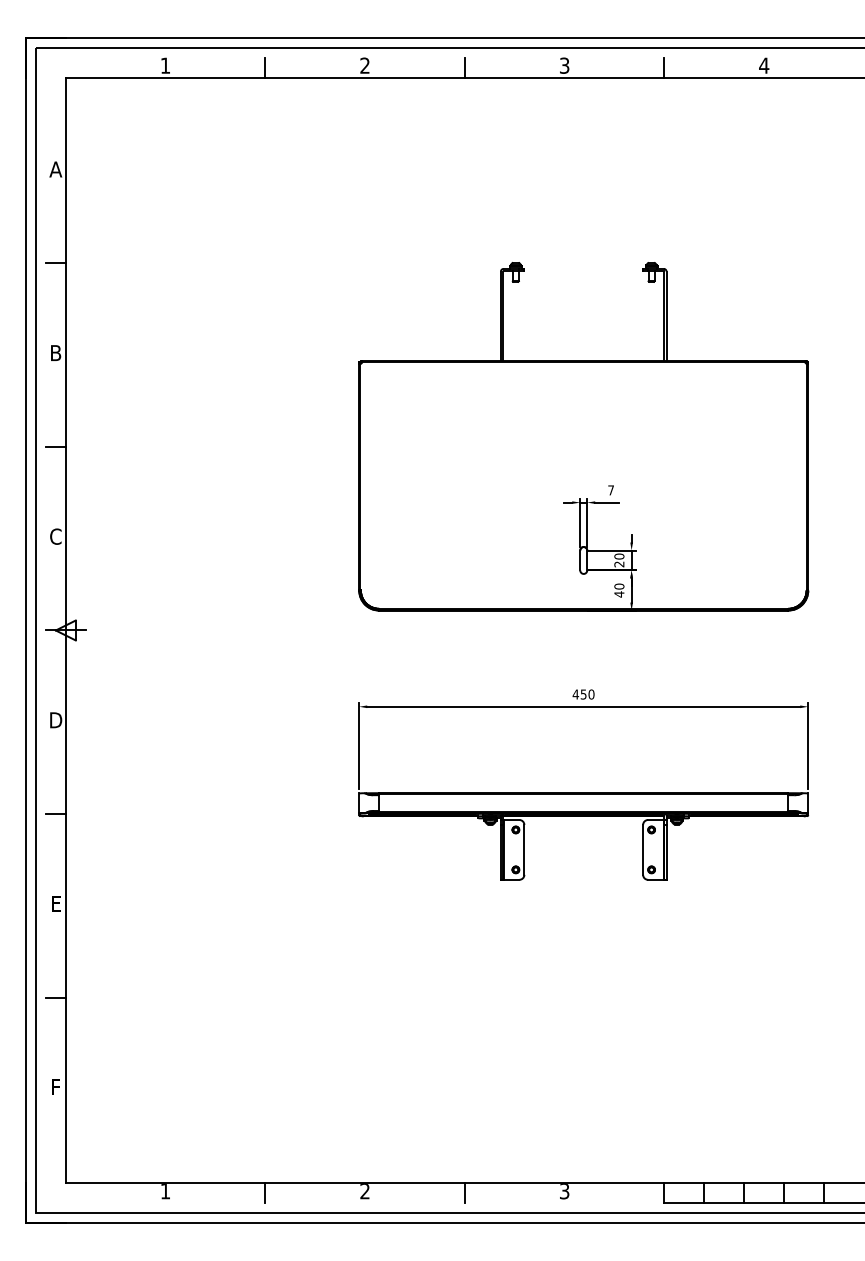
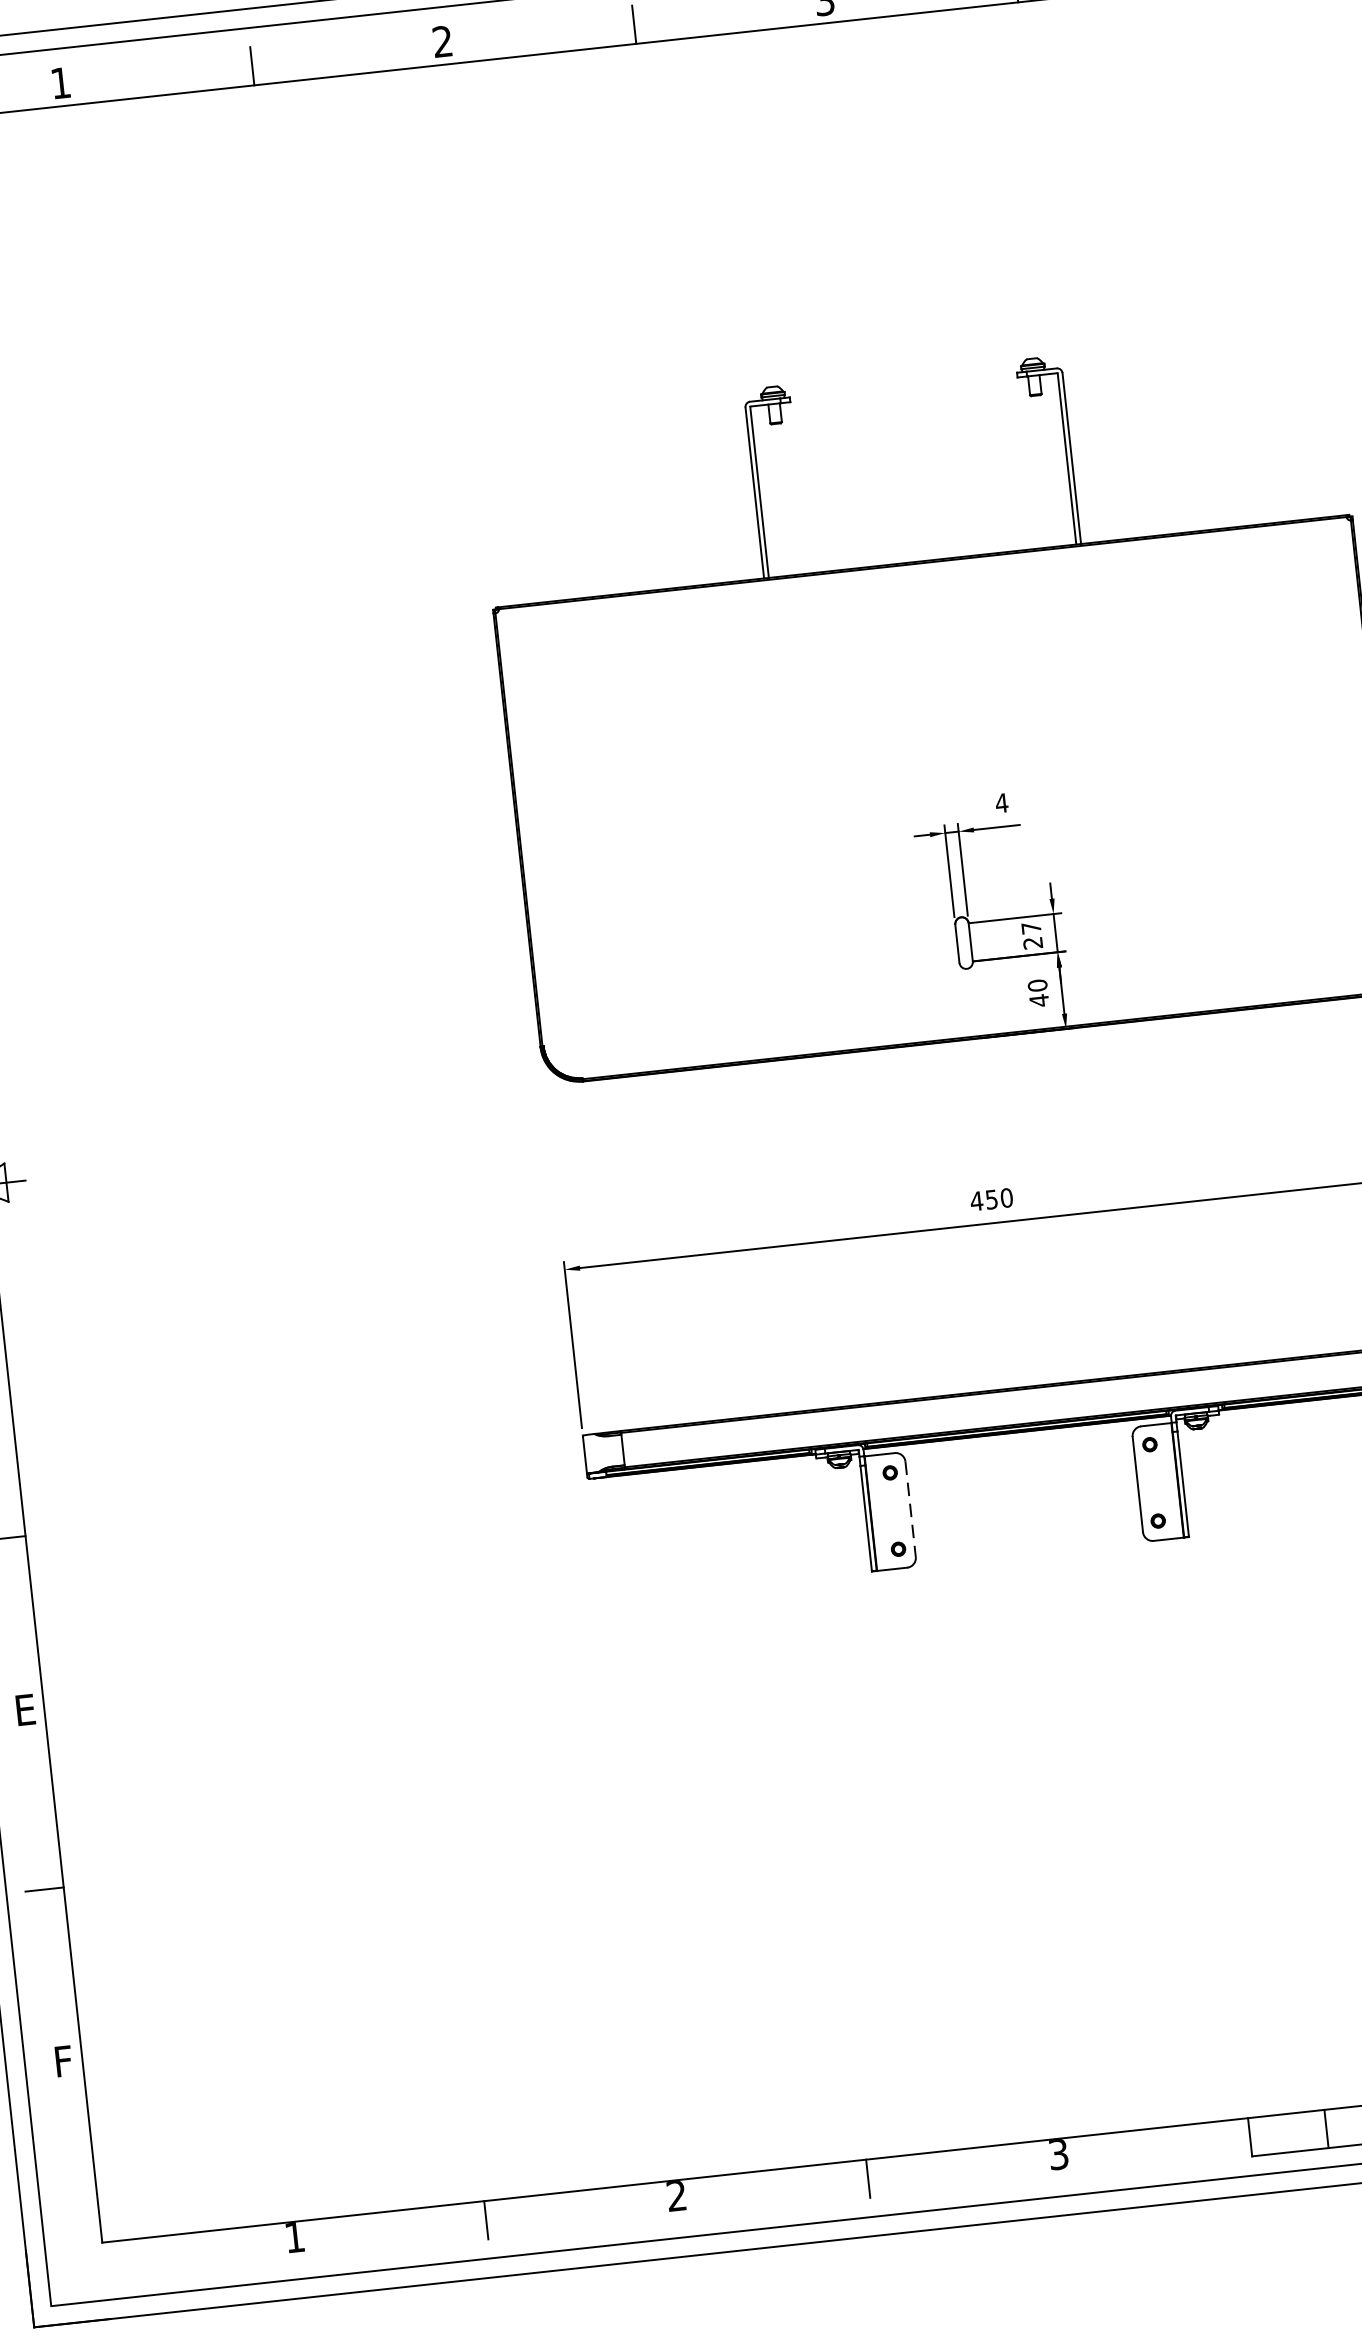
text: (610, 490) -> (1000, 803), 7 -> 4
text: (619, 556) -> (1031, 928), 20 -> 27
line: (524, 849) -> (910, 1508), solid -> dashed

